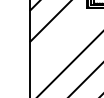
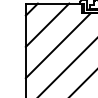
line: (62, 39) -> (57, 44), added

